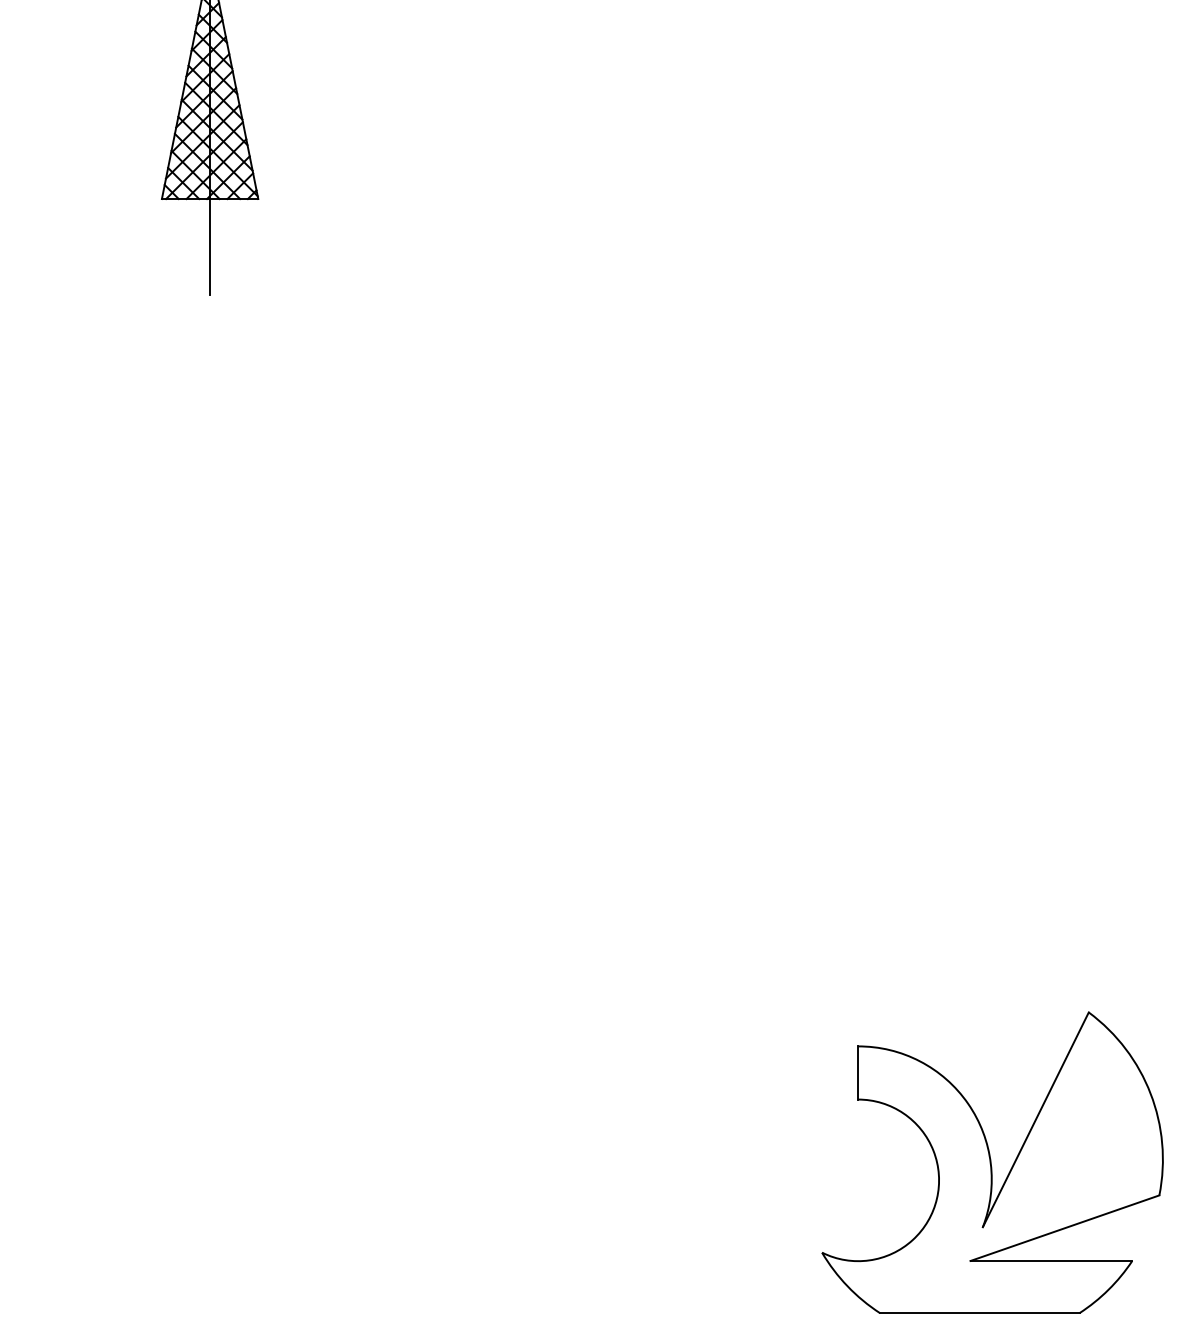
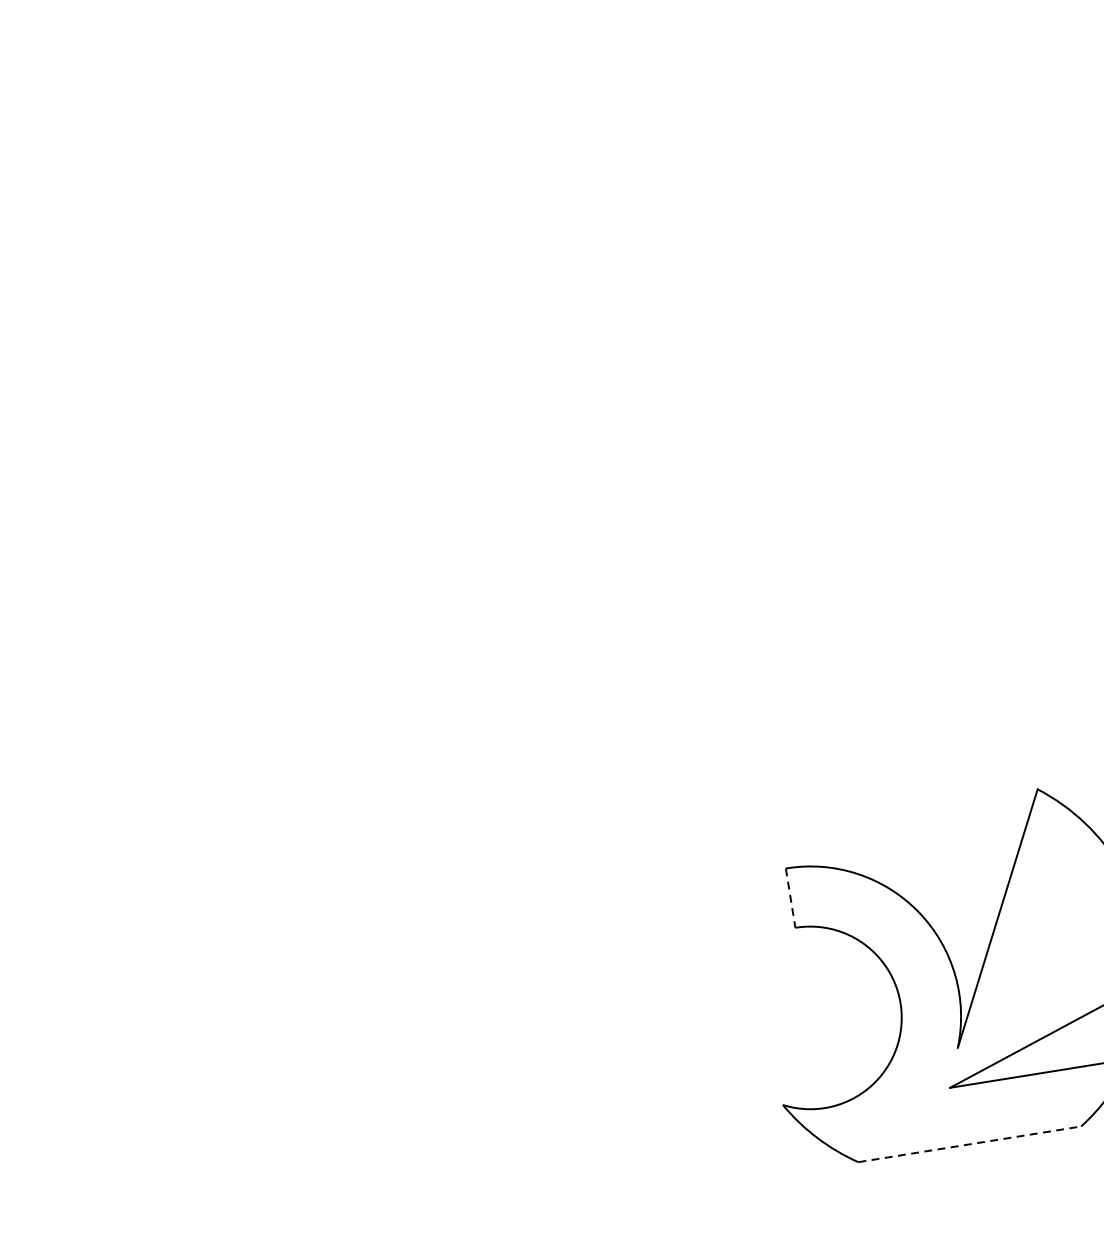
line: (857, 1072) -> (790, 897), solid -> dashed
line: (979, 1313) -> (969, 1144), solid -> dashed

